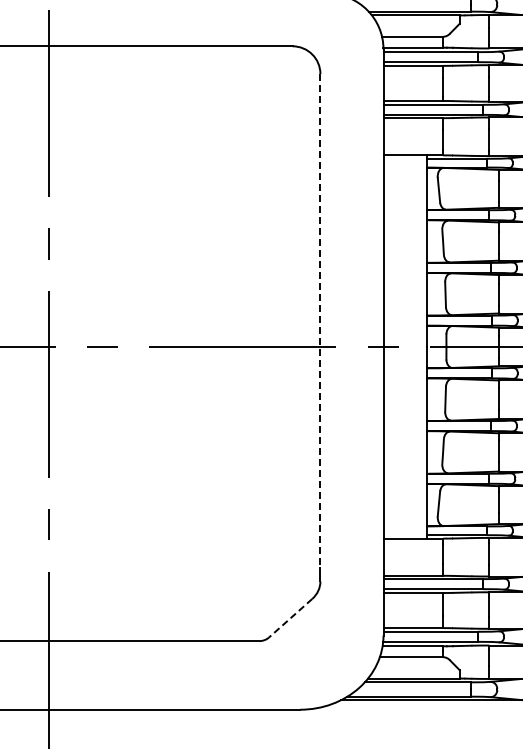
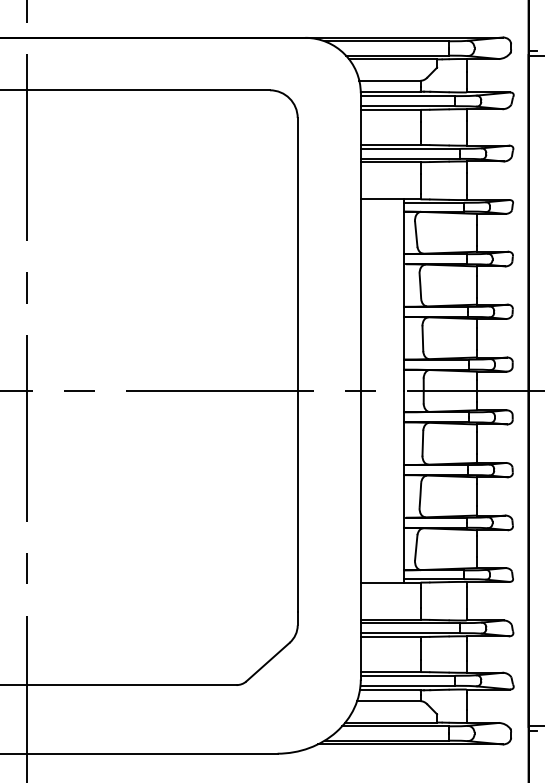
line: (320, 321) -> (297, 365), dashed -> solid
line: (290, 618) -> (267, 662), dashed -> solid

